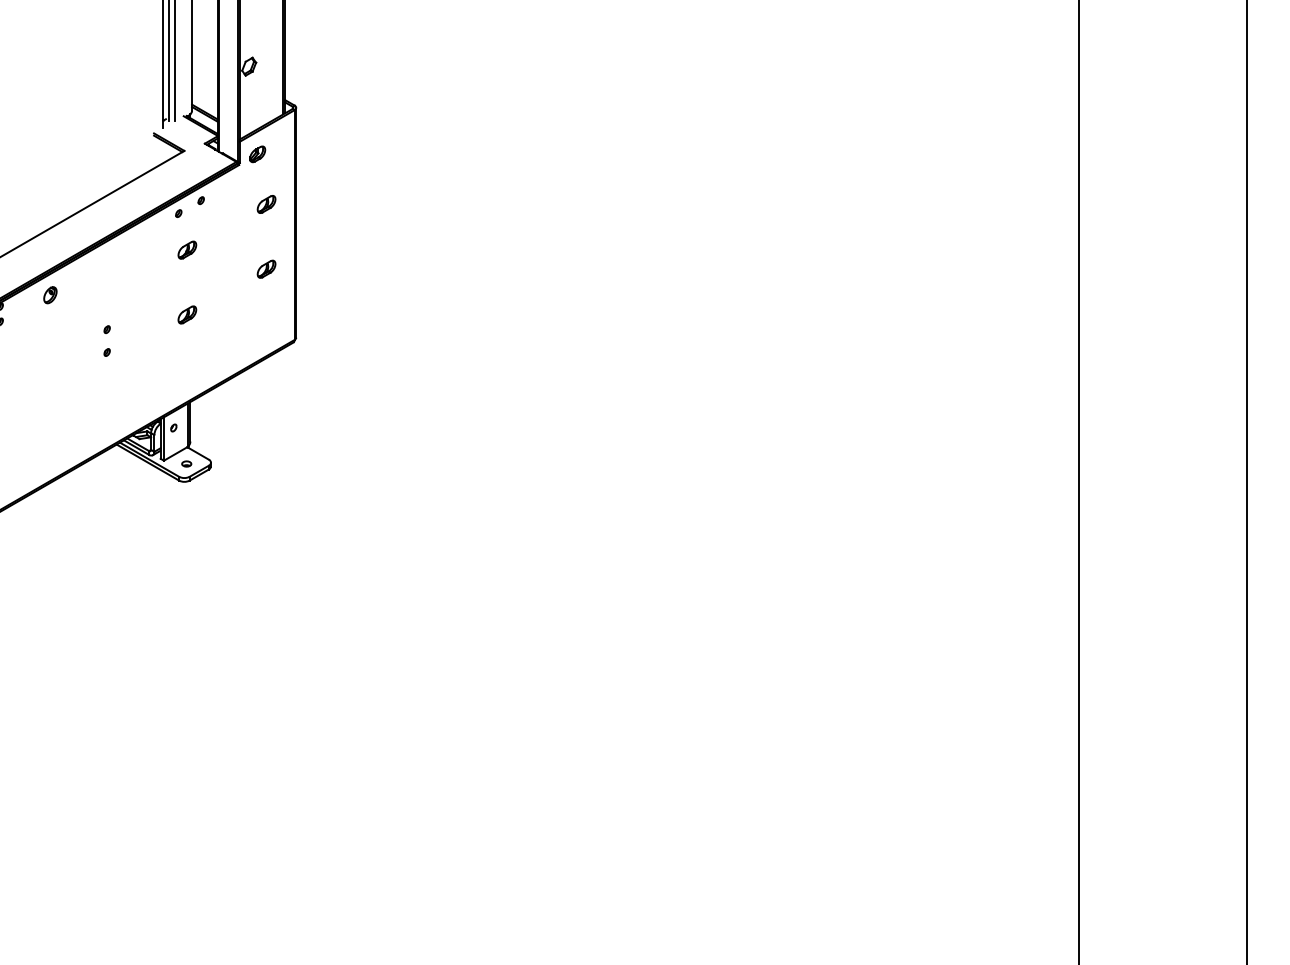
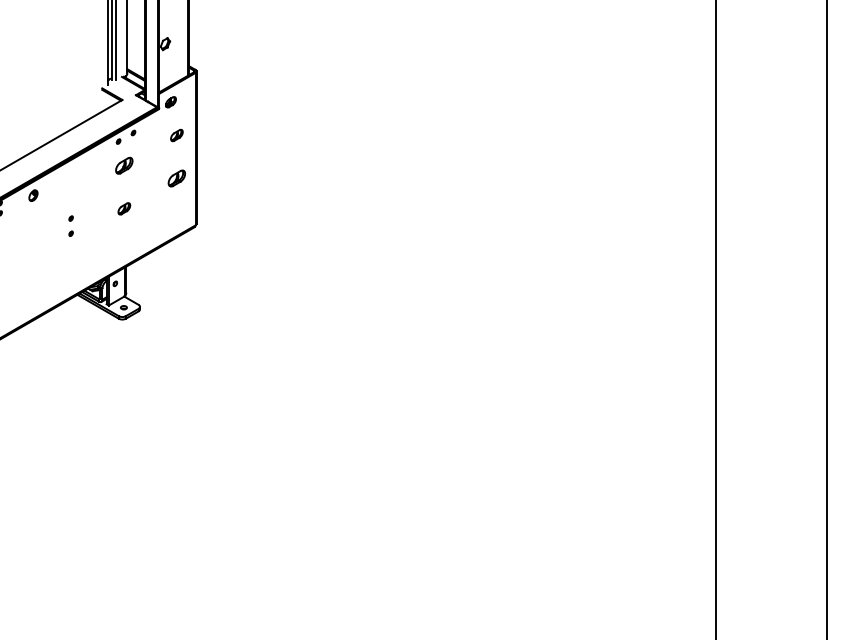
part: (187, 249) -> (124, 165), size x1.4
part: (265, 269) -> (176, 178), size x1.4

